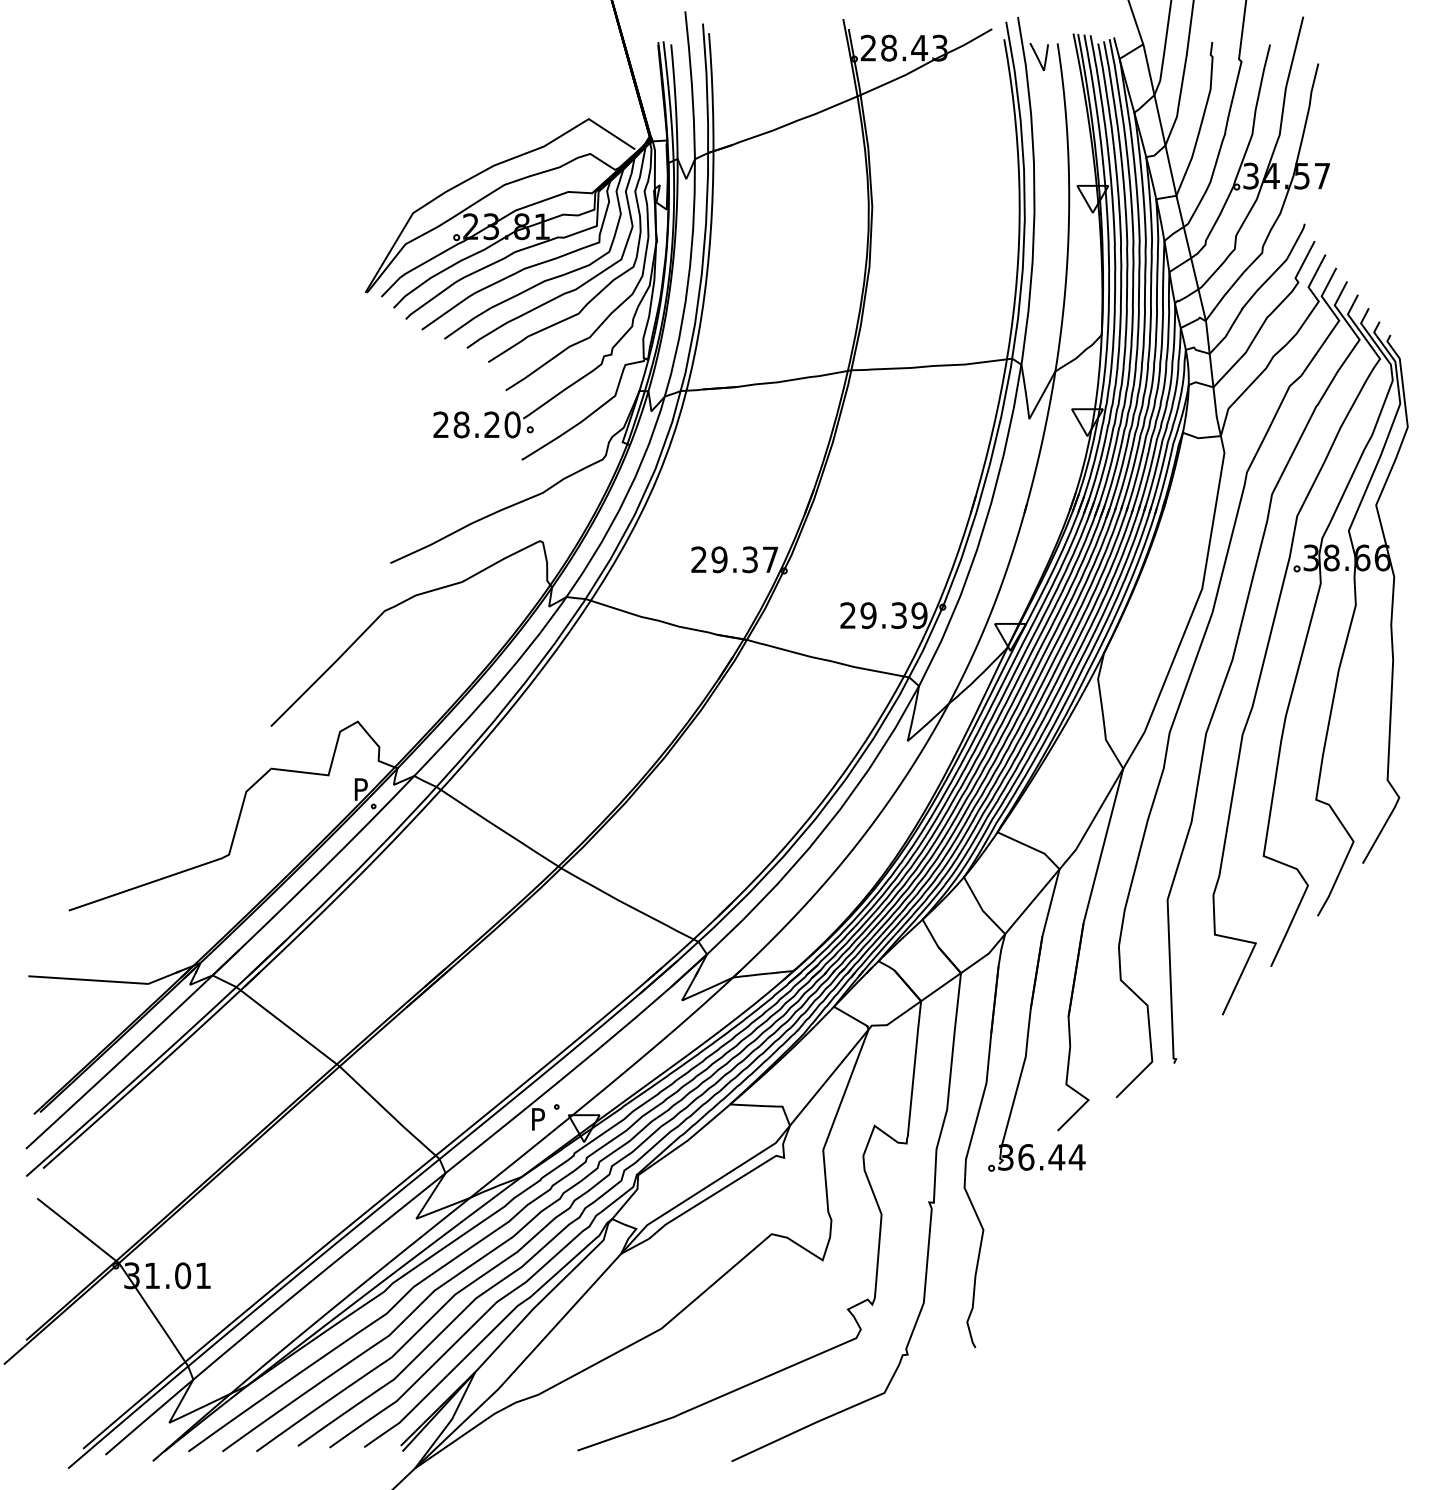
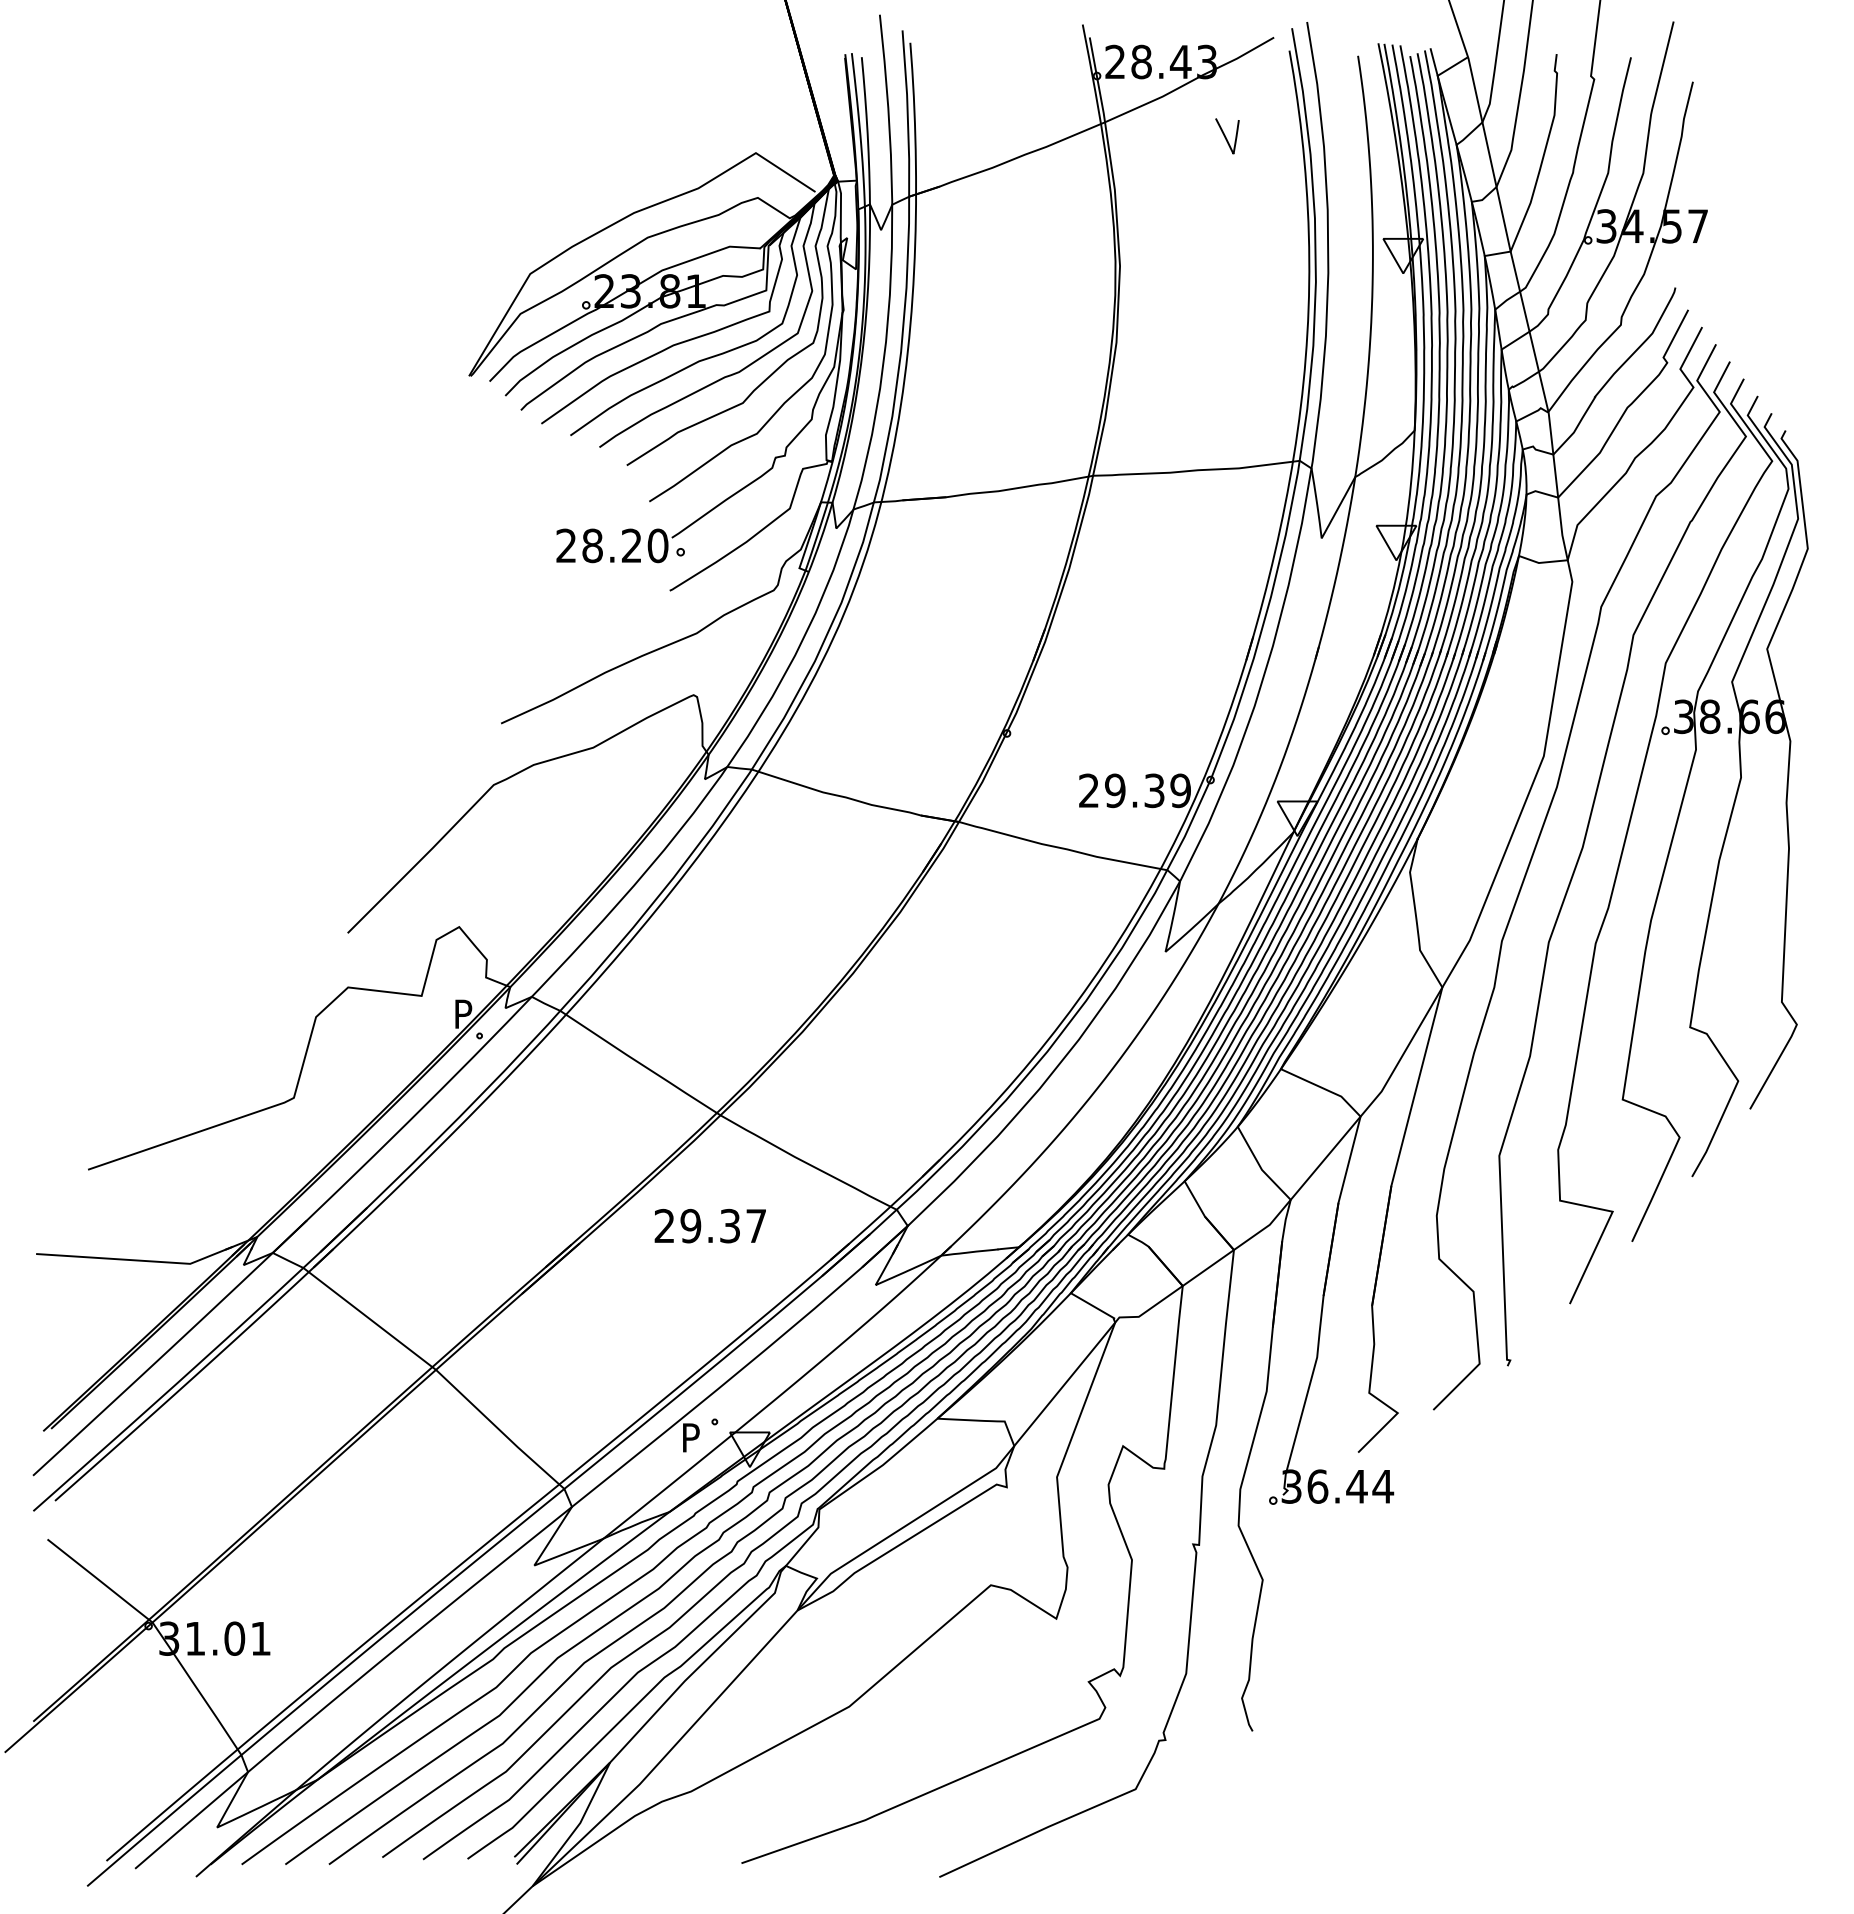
curve: (1038, 57) -> (1226, 137), moved
text: (734, 559) -> (709, 1225), moved

